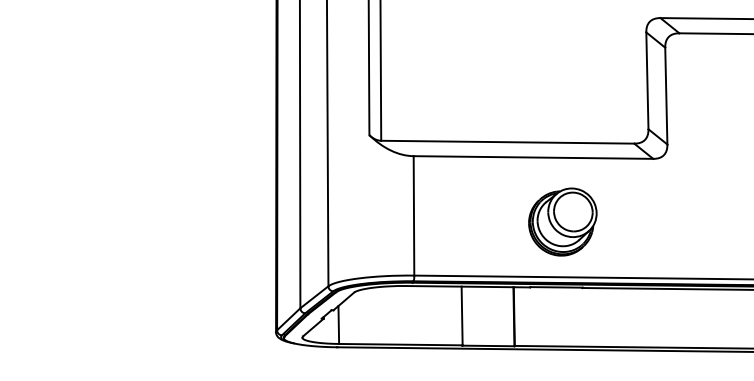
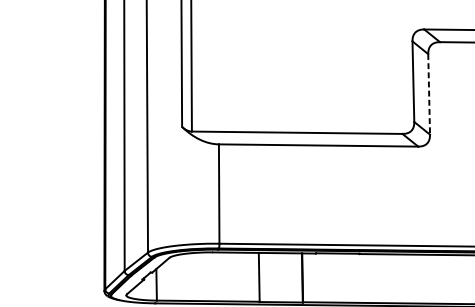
line: (666, 96) -> (429, 94), solid -> dashed
part: (562, 221) -> (342, 198), removed

